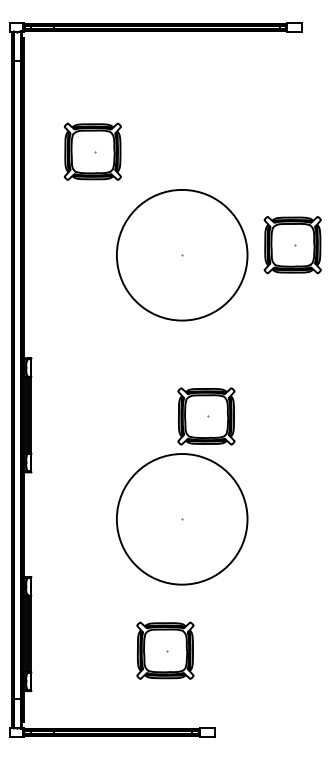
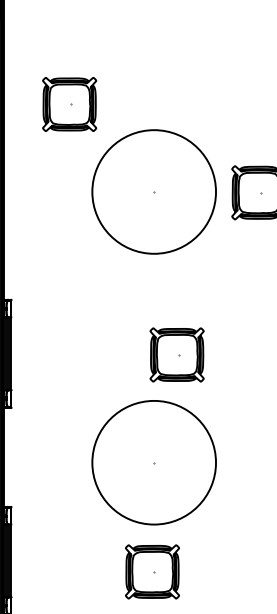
part: (182, 255) -> (154, 192), moved
part: (182, 519) -> (154, 462), moved
part: (165, 650) -> (152, 571), moved

